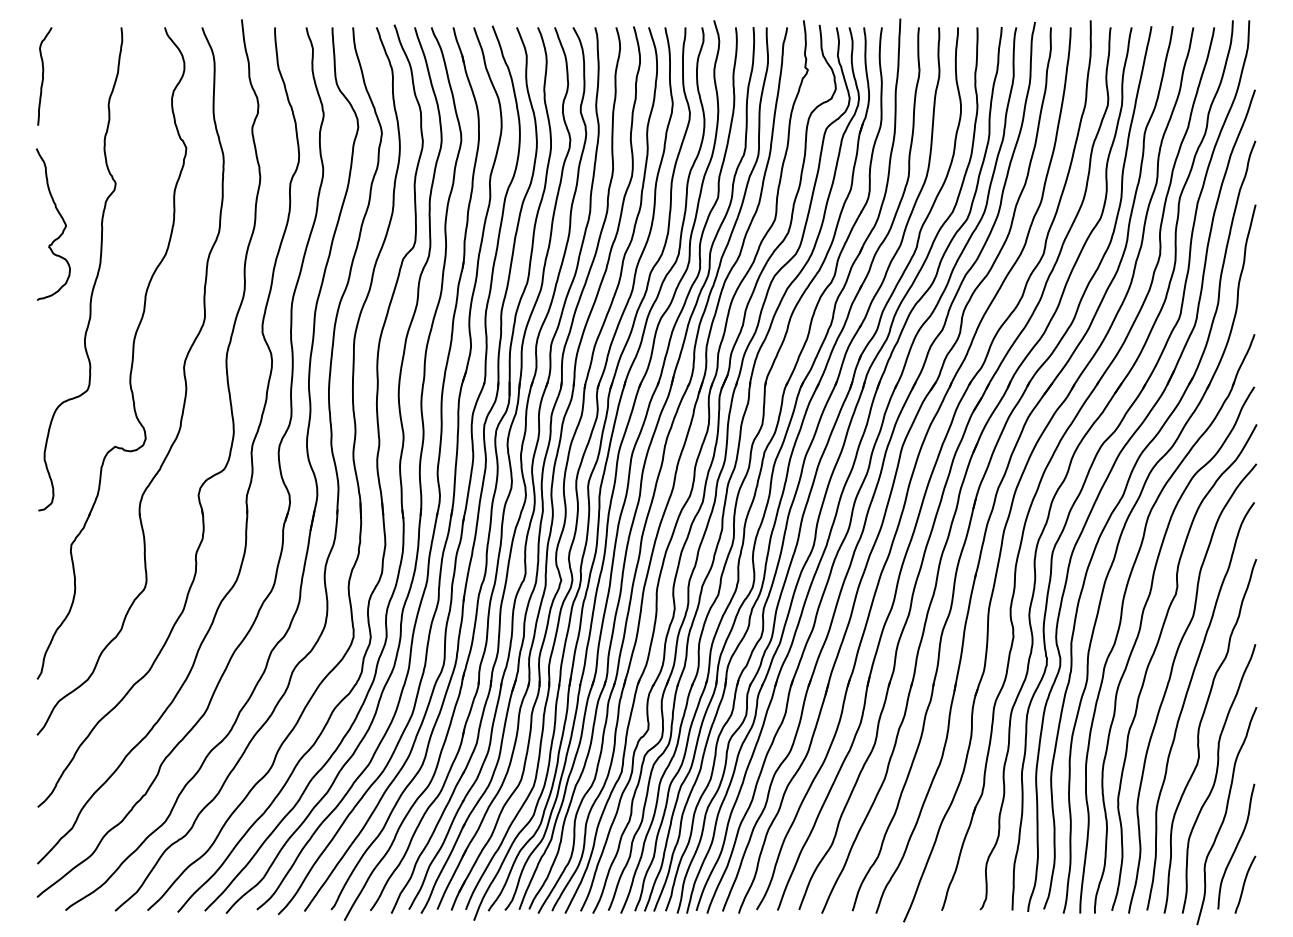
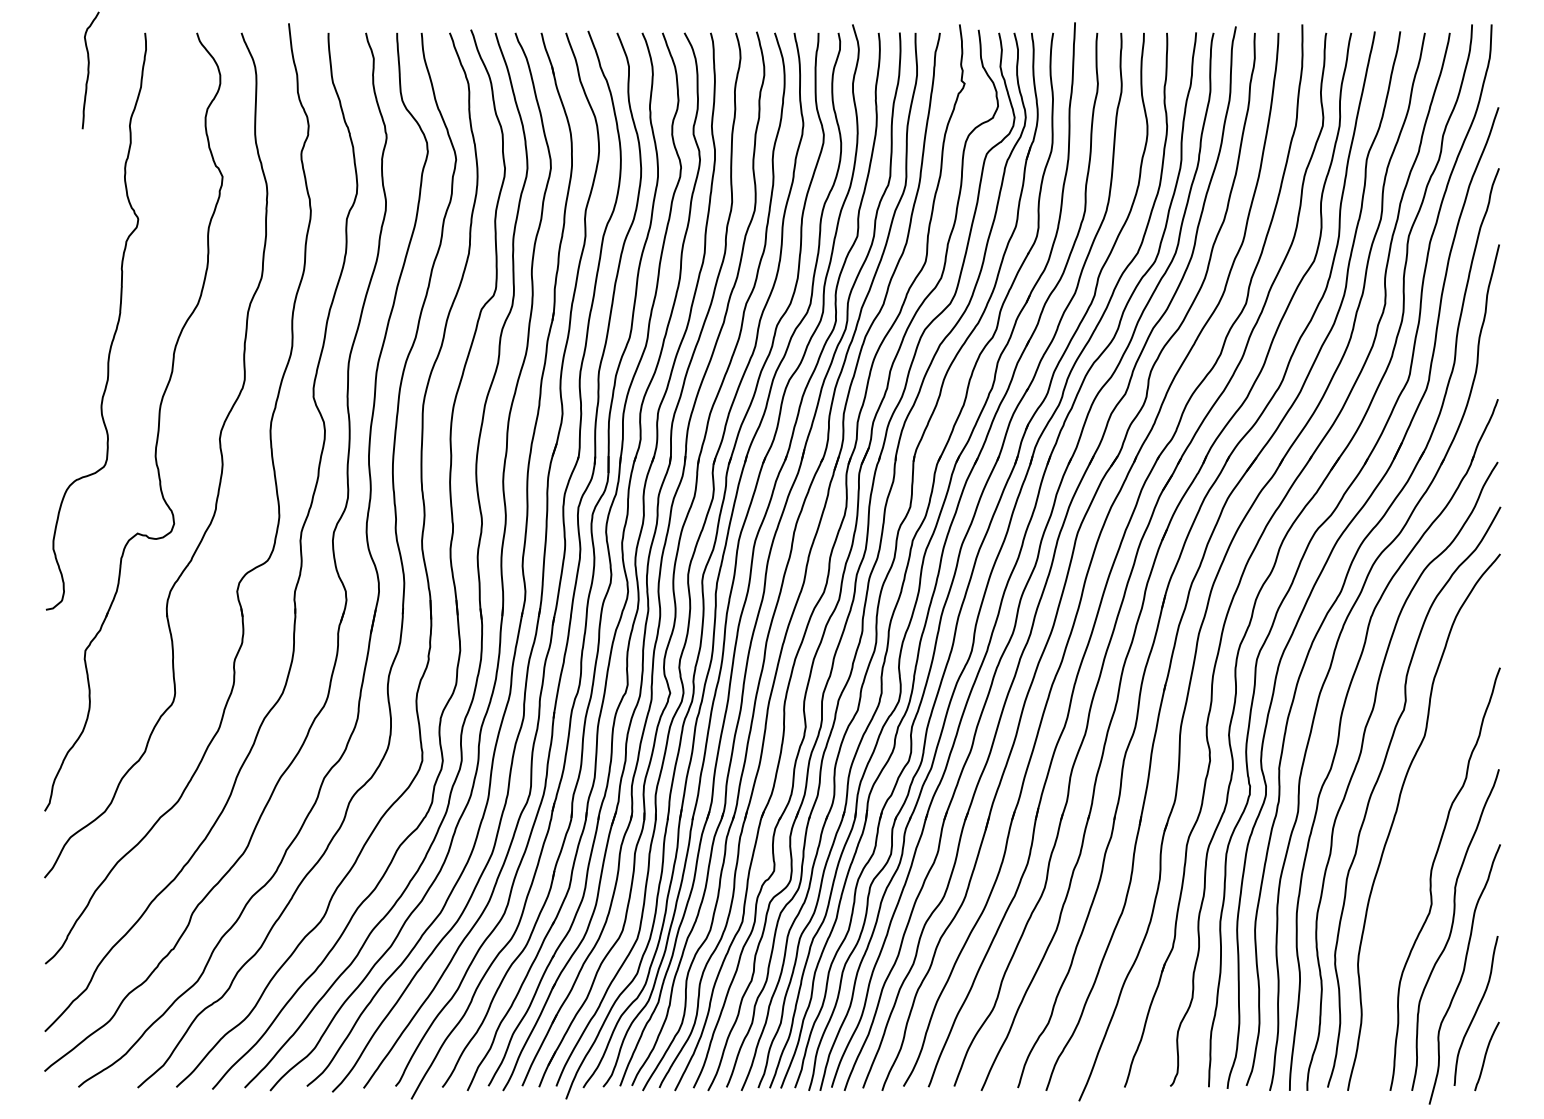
curve: (43, 76) -> (89, 70), moved
curve: (62, 219) -> (74, 262), removed
curve: (1185, 701) -> (1415, 837), removed

